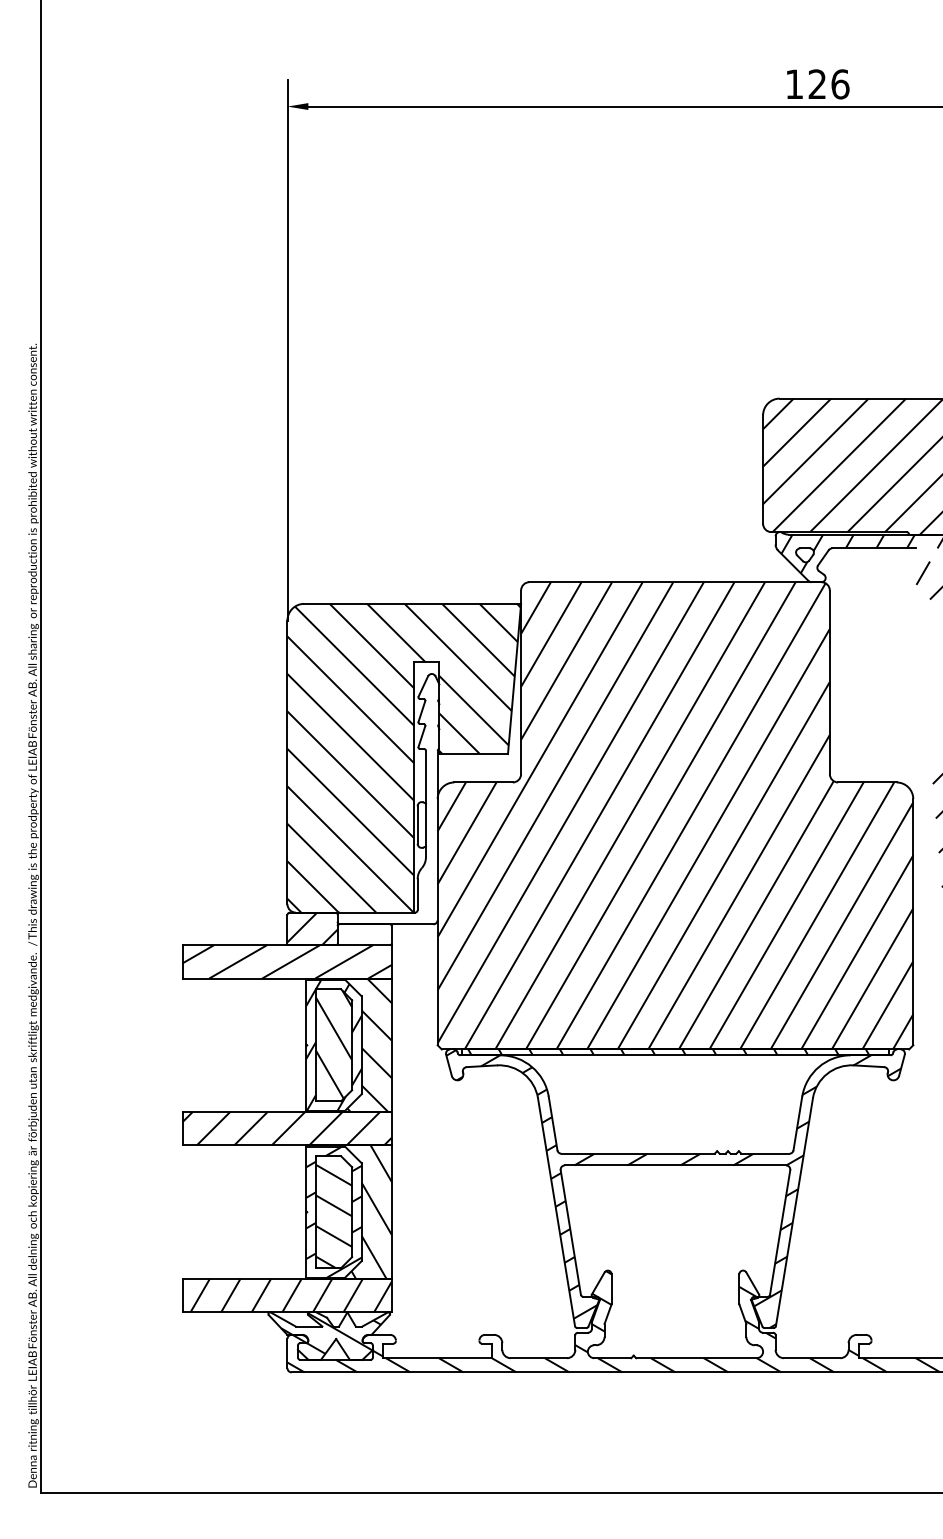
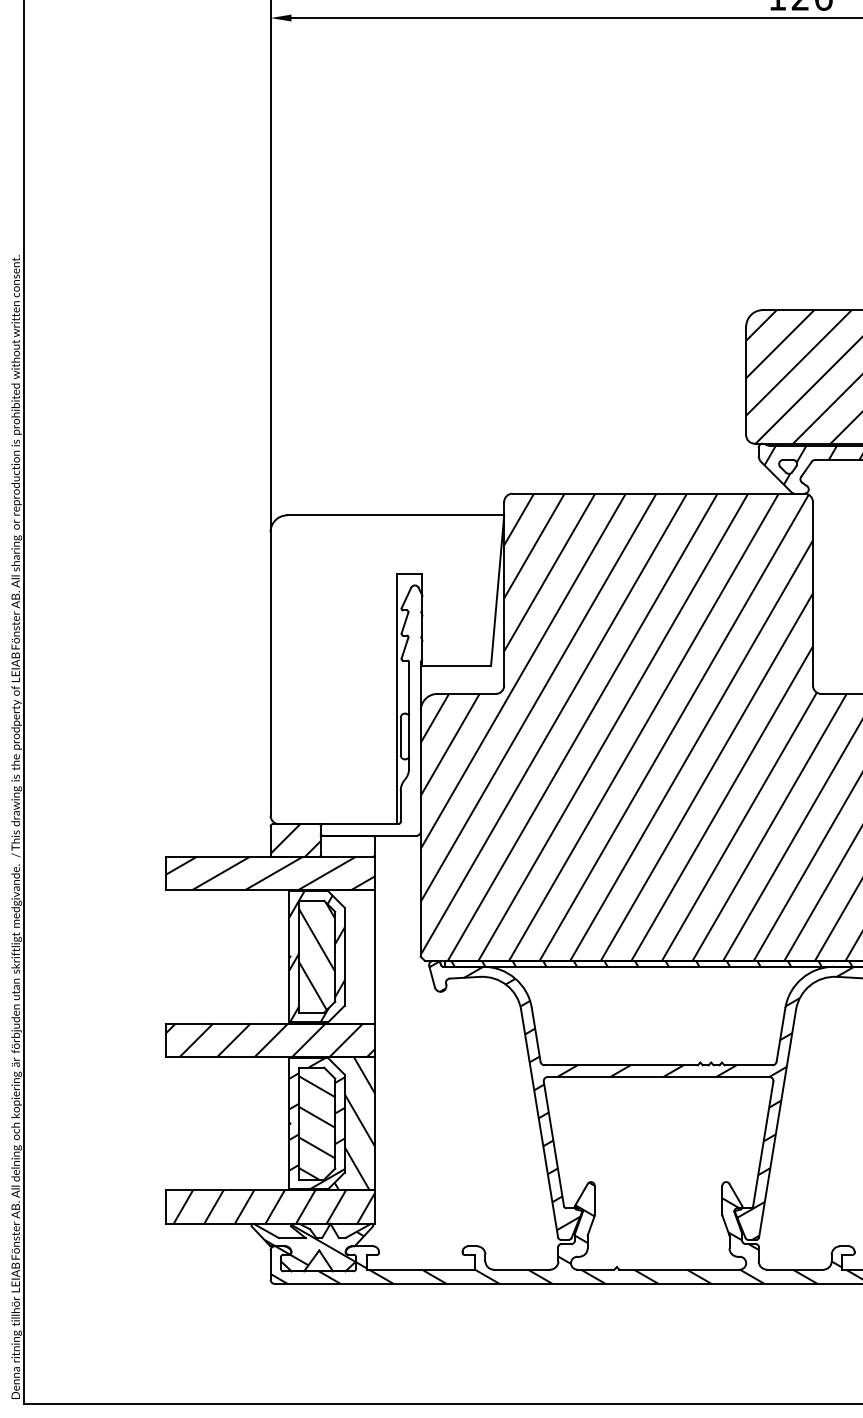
hatch: (403, 757) -> (386, 668), removed
hatch: (351, 1045) -> (334, 956), removed

